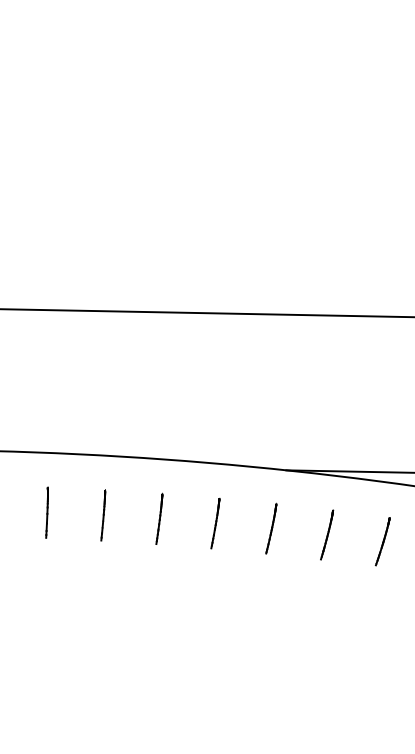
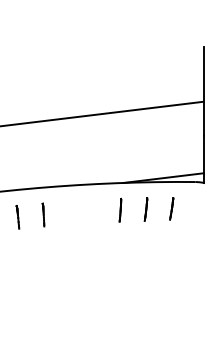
line: (158, 517) -> (68, 212), removed
line: (214, 523) -> (94, 211), removed

